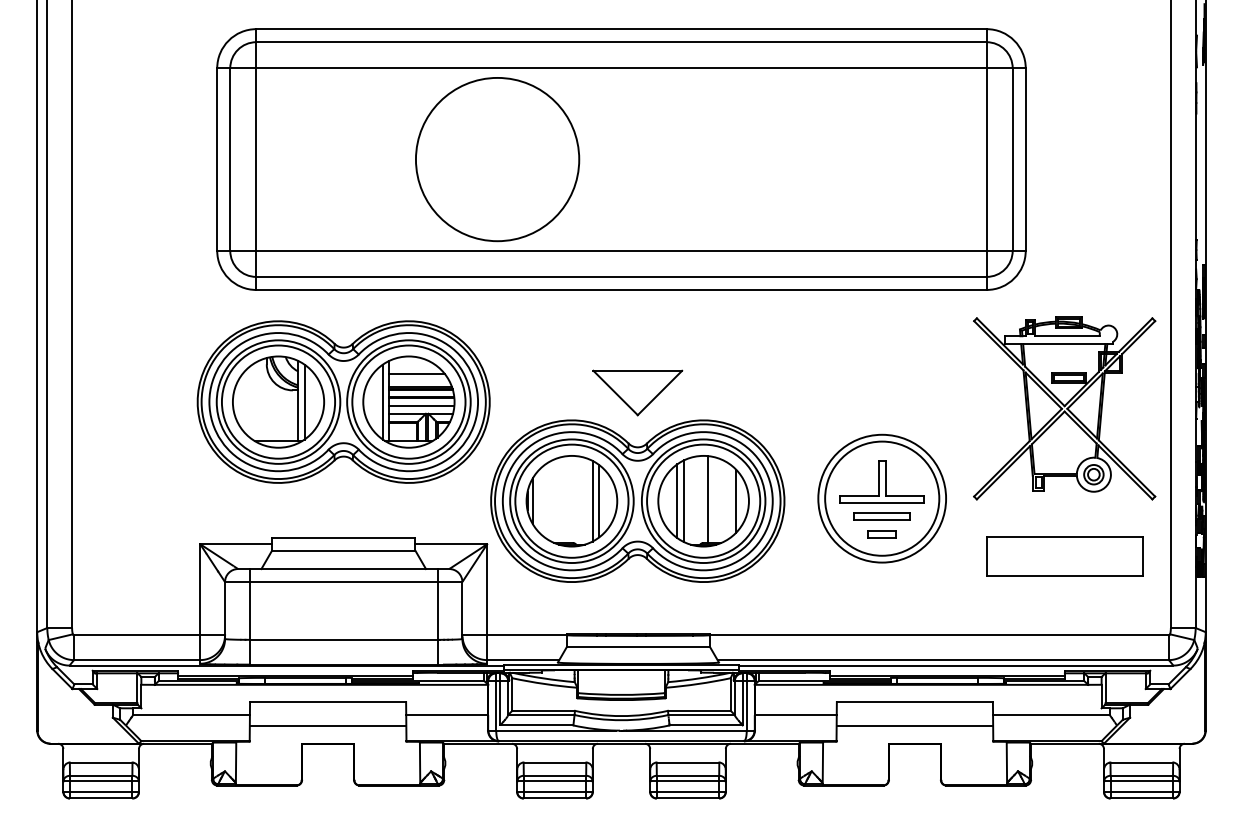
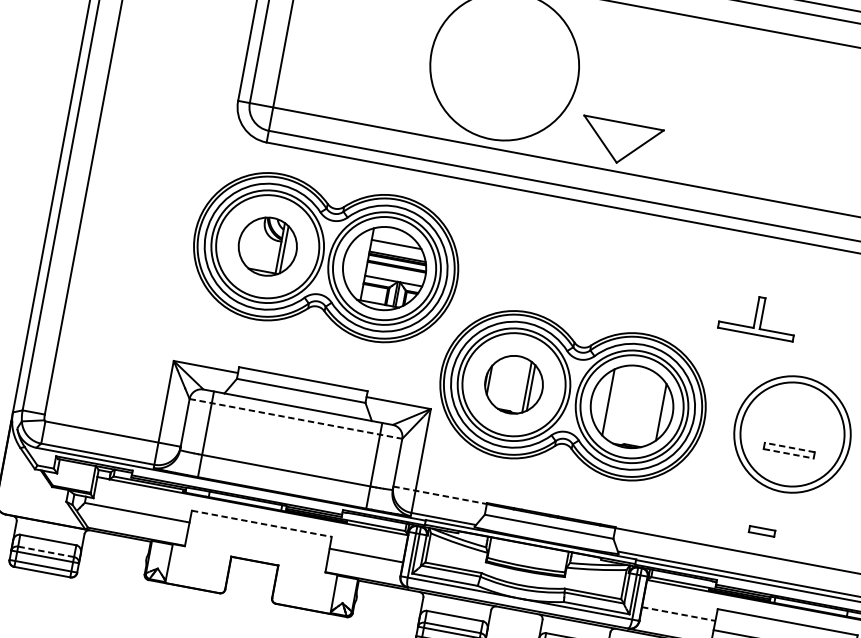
part: (637, 392) -> (620, 142), moved
part: (278, 401) -> (267, 246), size x0.7
line: (382, 401) -> (360, 263), removed
line: (421, 406) -> (395, 274), removed
part: (881, 481) -> (758, 315), moved
line: (707, 499) -> (635, 405), removed
line: (683, 500) -> (614, 402), removed
part: (571, 501) -> (513, 384), size x0.7
line: (881, 513) -> (789, 447), solid -> dashed
line: (881, 520) -> (788, 453), solid -> dashed
part: (881, 534) -> (761, 531), moved
line: (343, 582) -> (295, 419), solid -> dashed
line: (515, 635) -> (440, 495), solid -> dashed
line: (328, 702) -> (262, 524), solid -> dashed
line: (795, 715) -> (678, 614), solid -> dashed
line: (327, 725) -> (257, 544), removed
line: (100, 775) -> (45, 551), solid -> dashed

